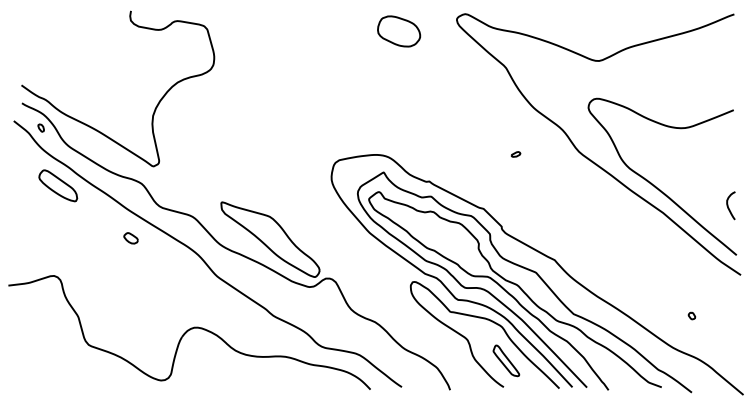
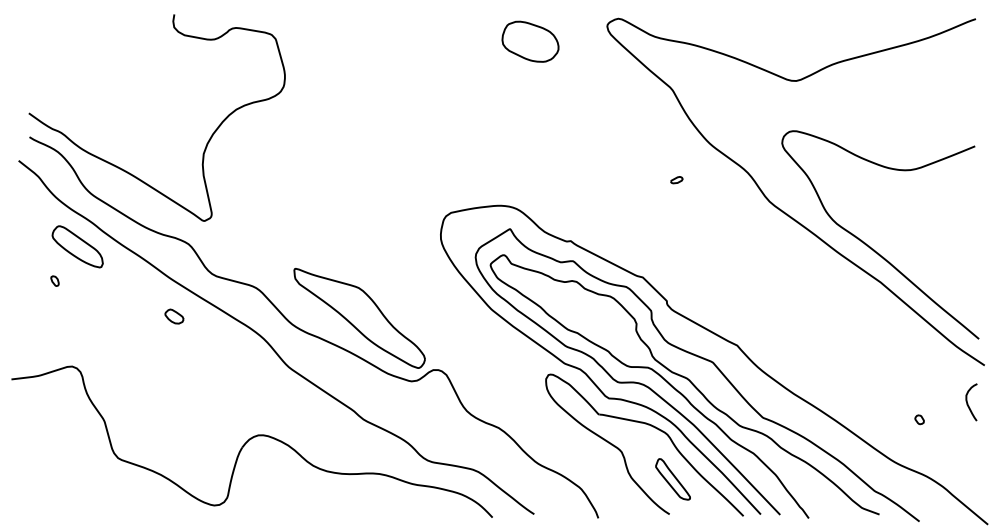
part: (40, 127) -> (54, 280), moved
part: (515, 154) -> (676, 180), moved
curve: (728, 206) -> (968, 403), moved

